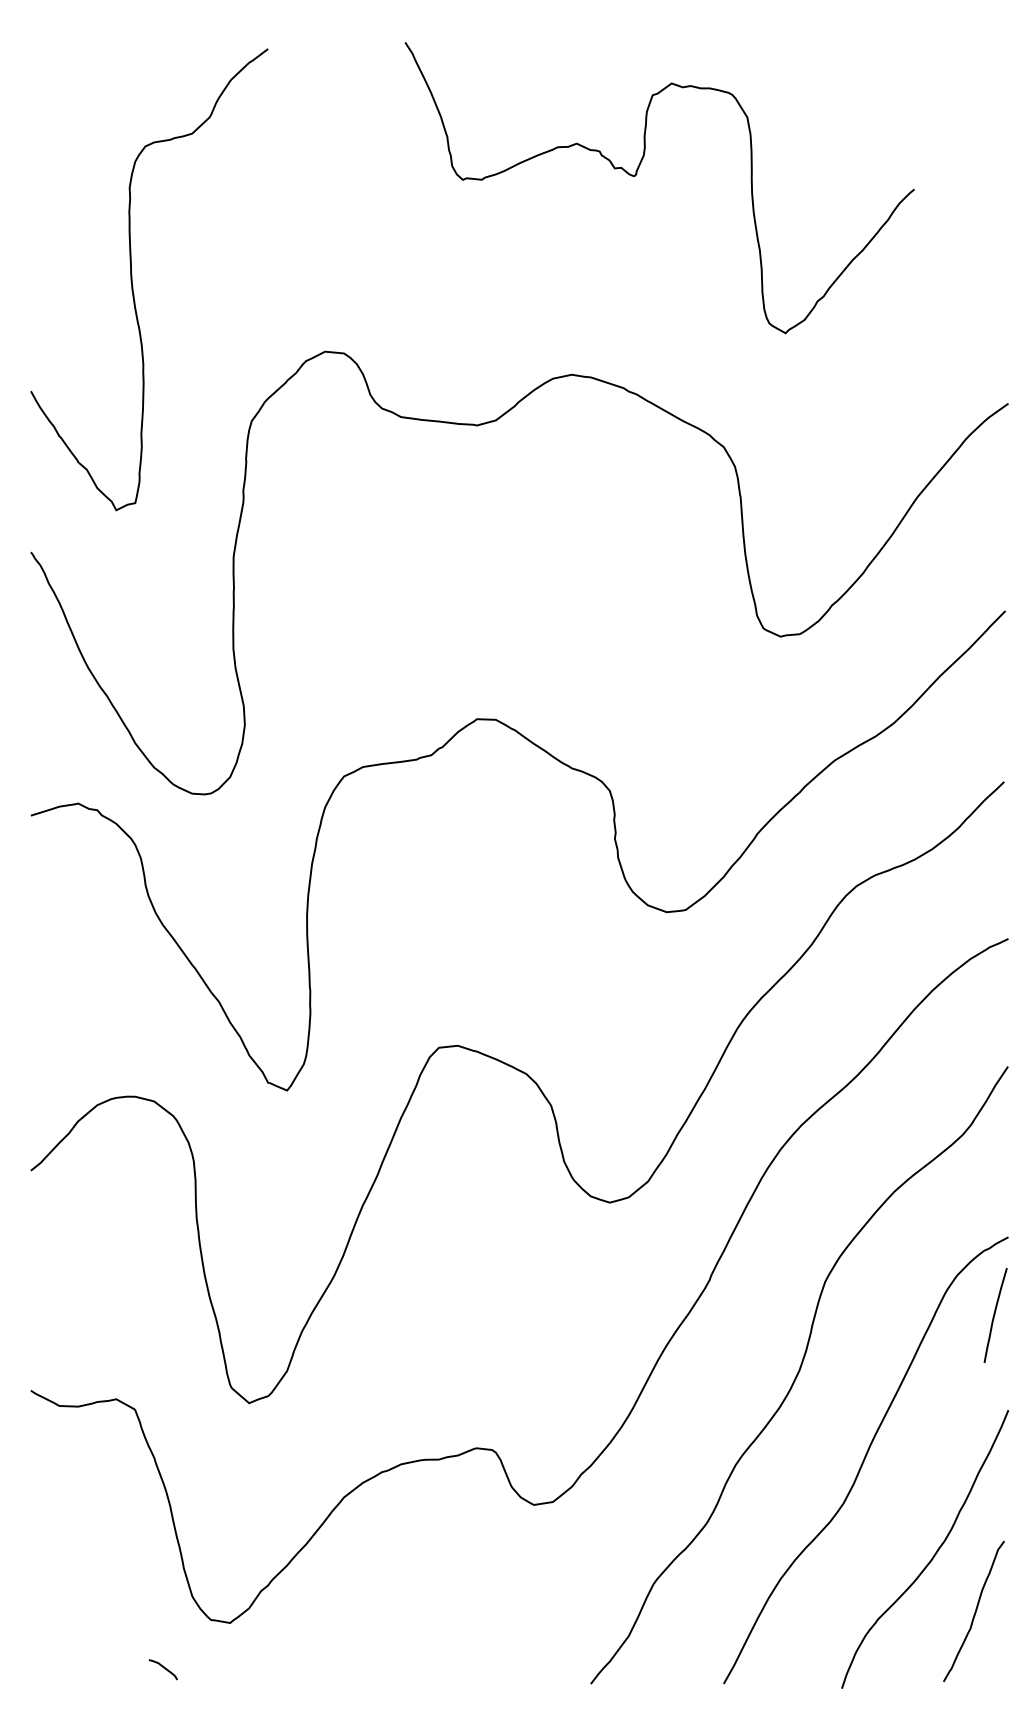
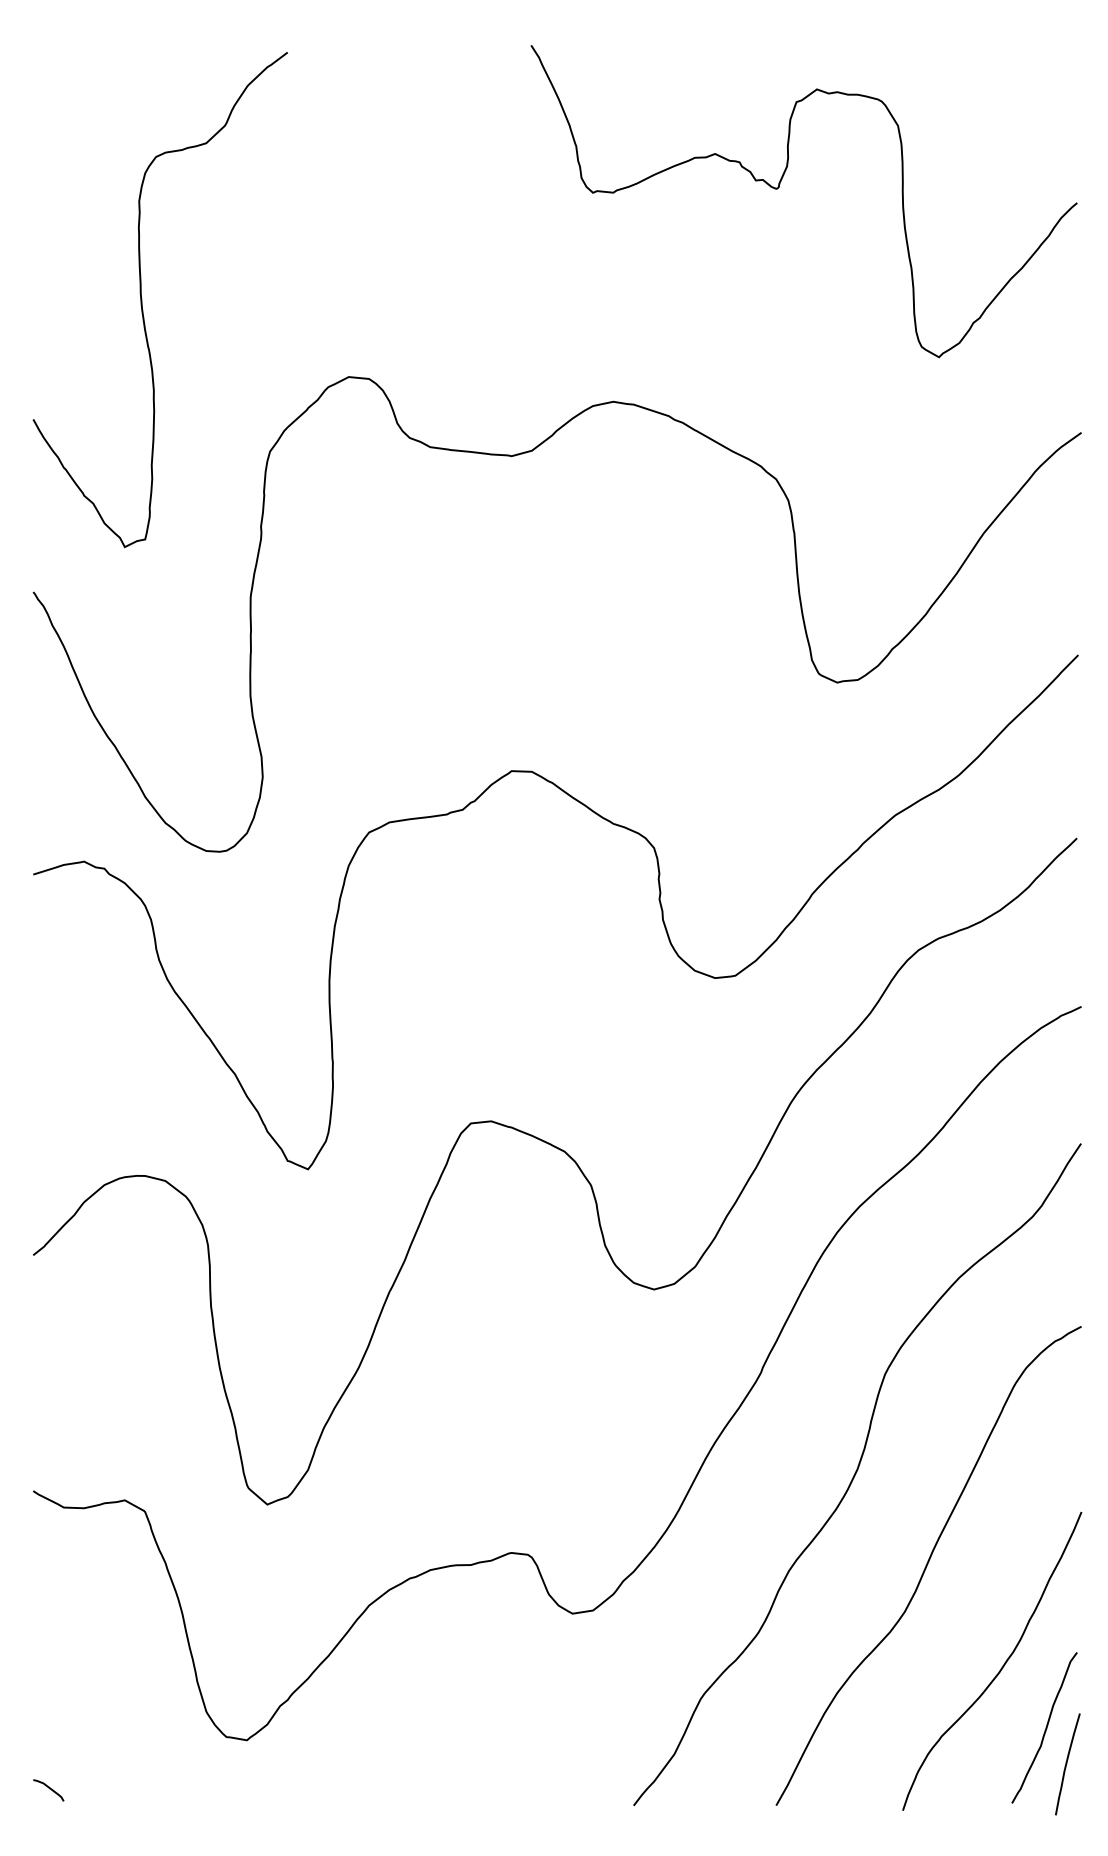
curve: (637, 174) -> (780, 187), moved
curve: (995, 1315) -> (1067, 1764), moved
curve: (163, 1668) -> (48, 1789), moved

